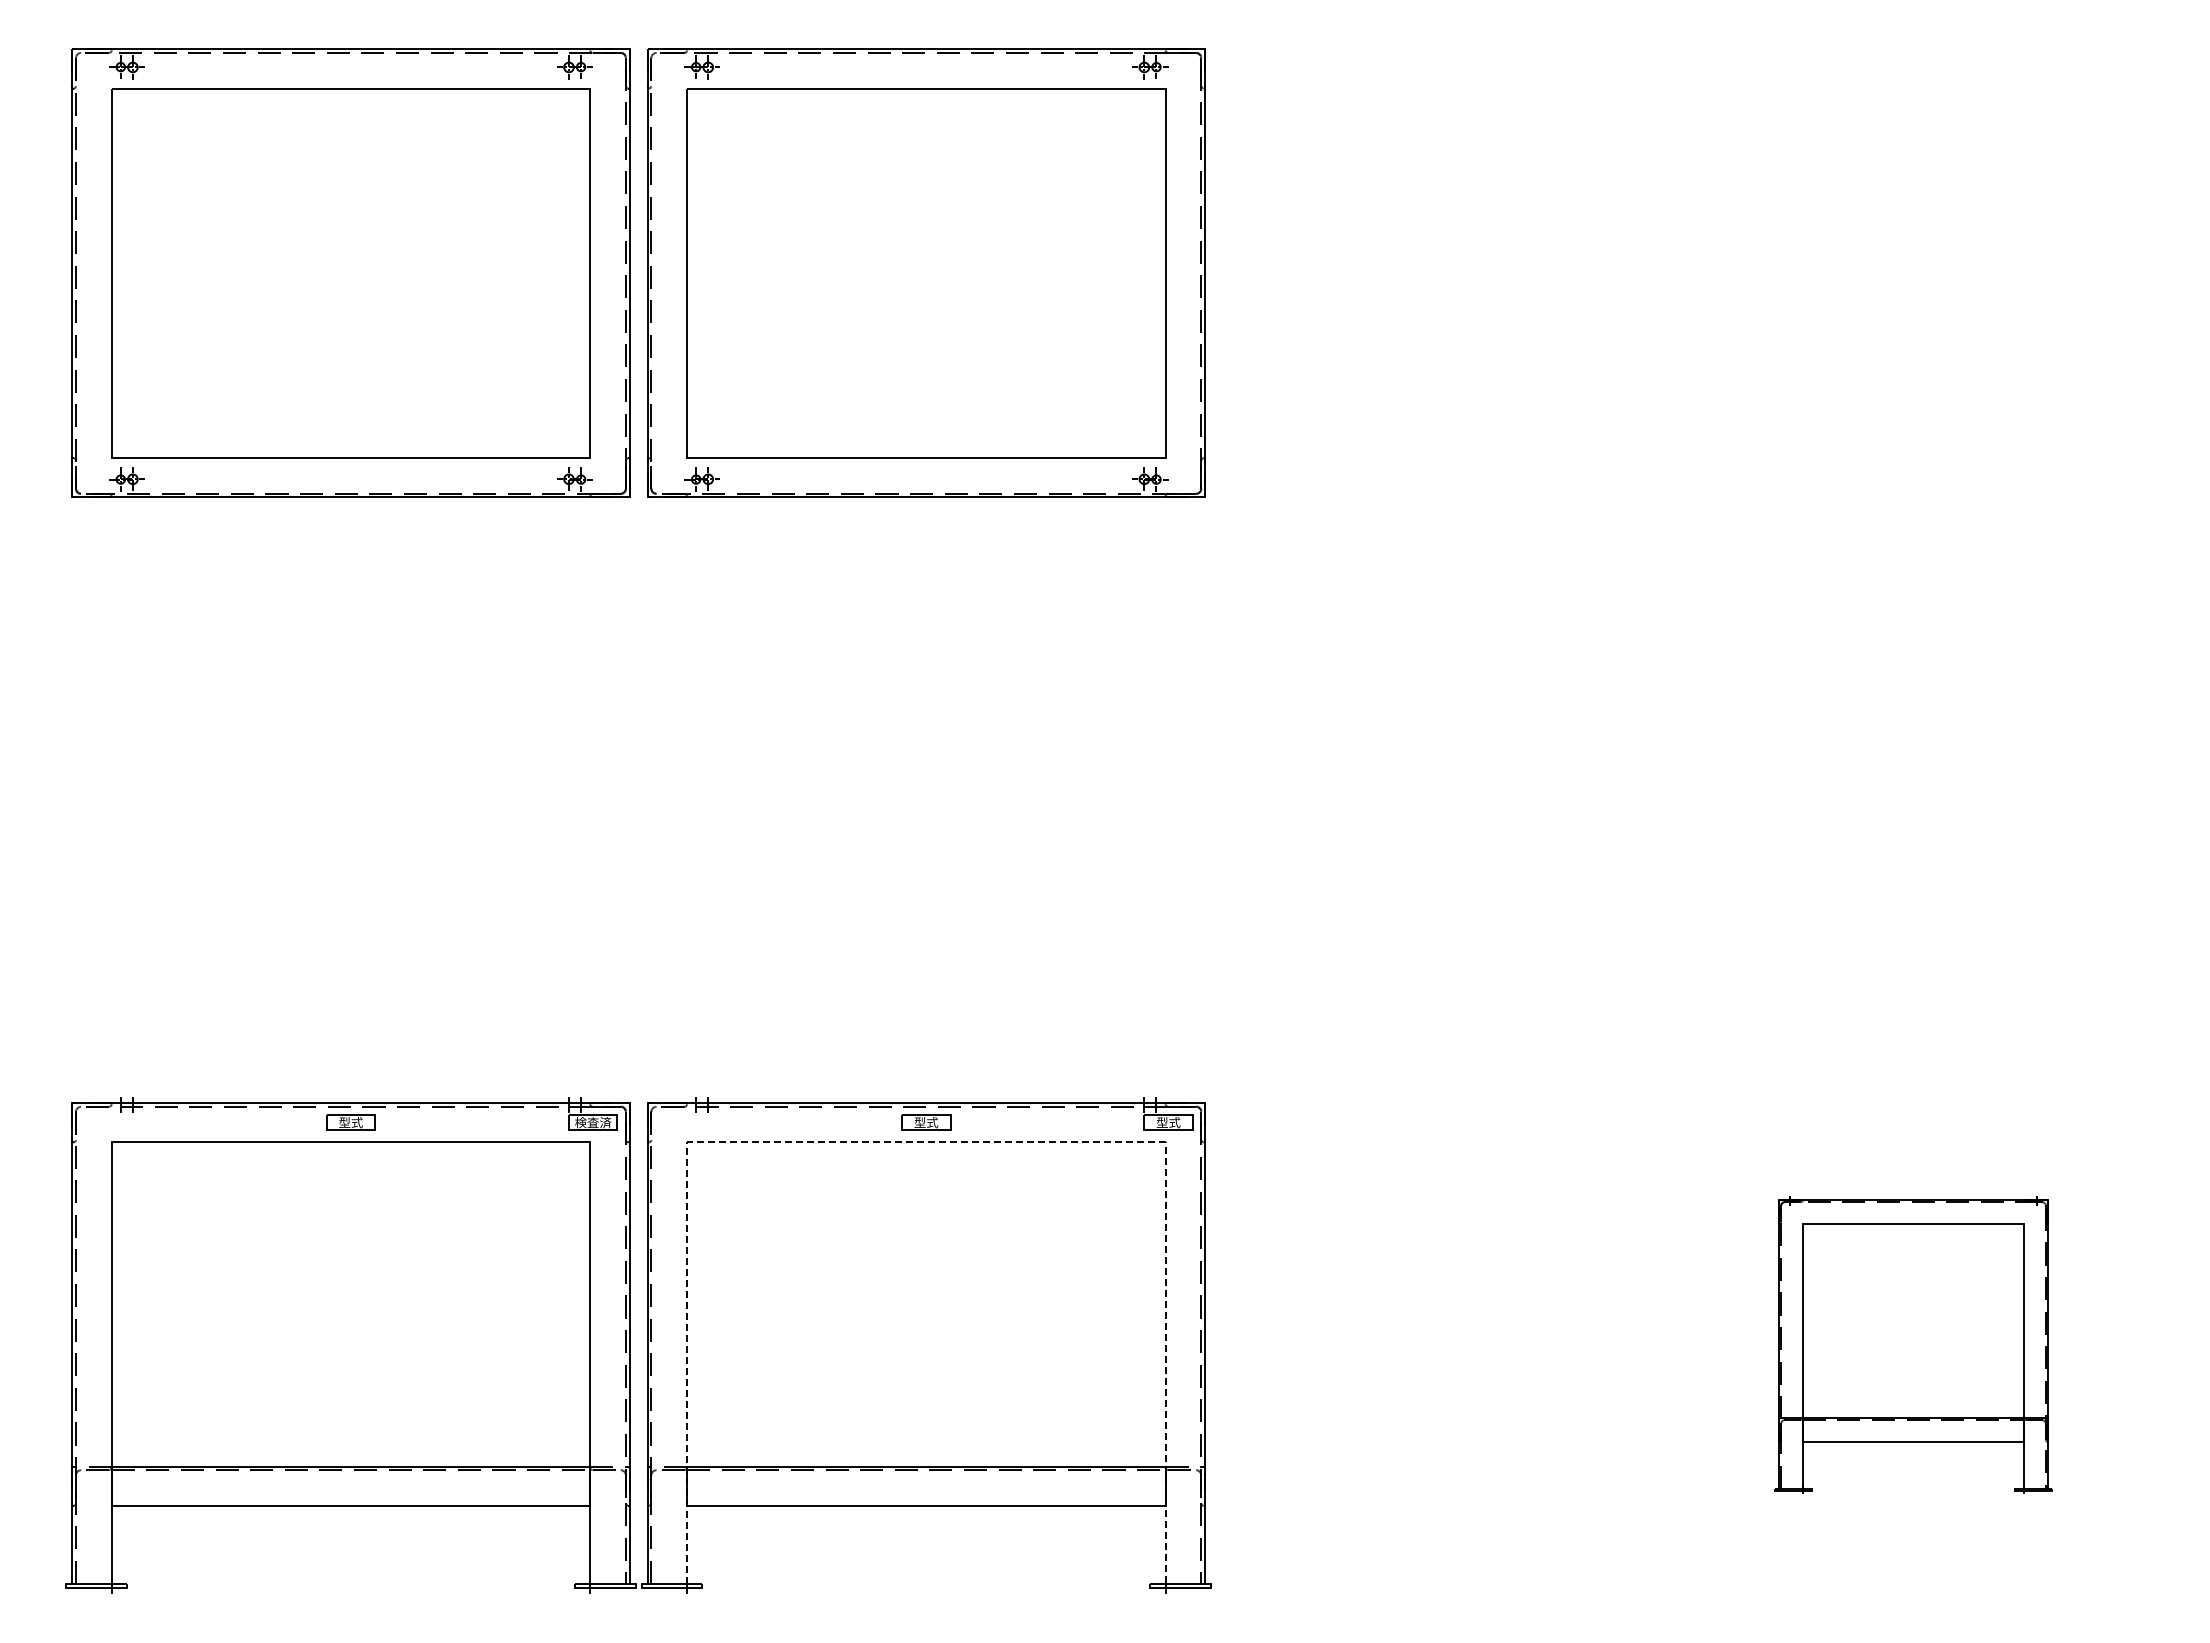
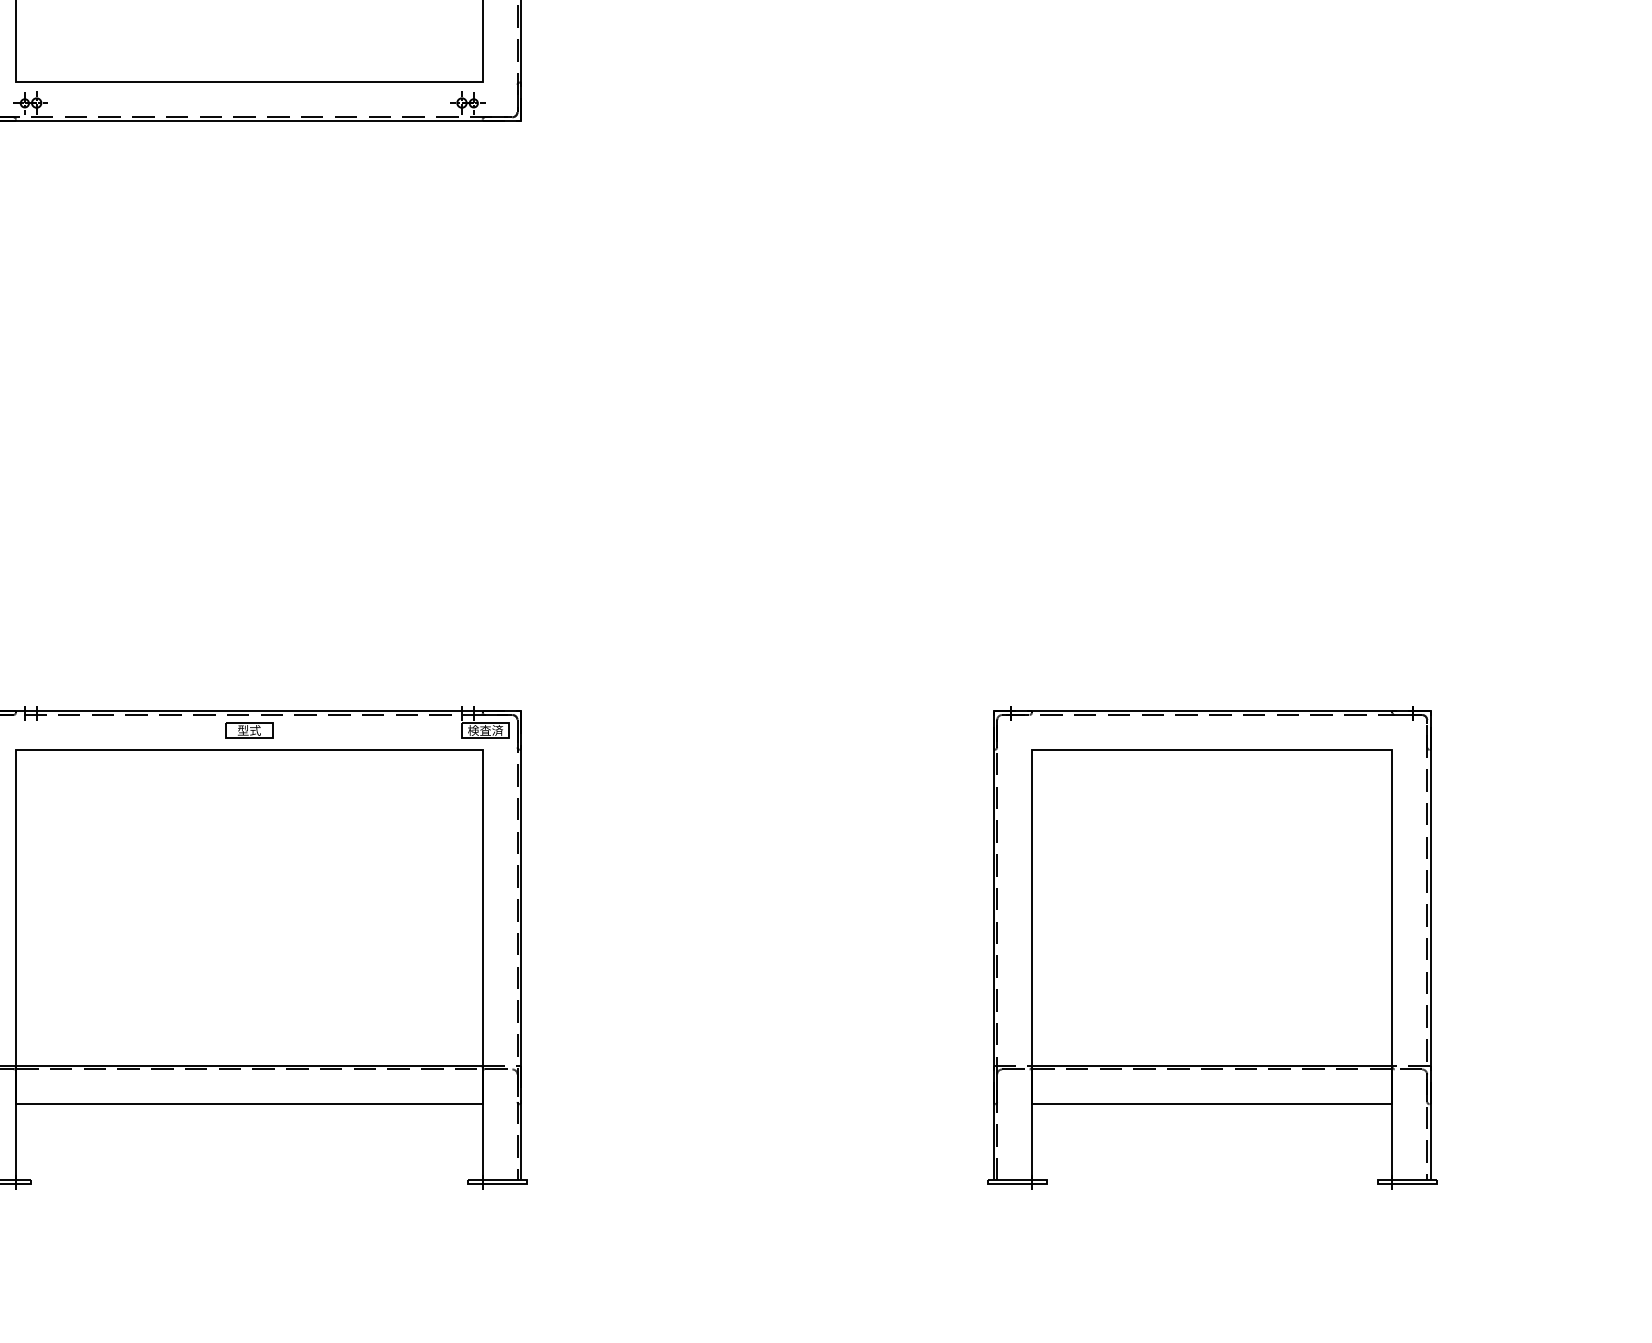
text: (1168, 1122) -> (485, 730), 型式 -> 検査済
line: (926, 1142) -> (249, 749), dashed -> solid
part: (1913, 1345) -> (1212, 947), size x1.67

